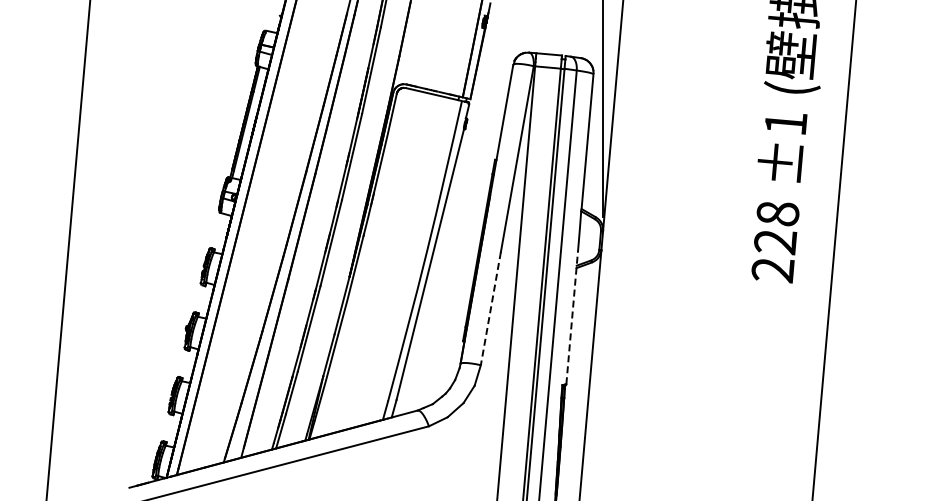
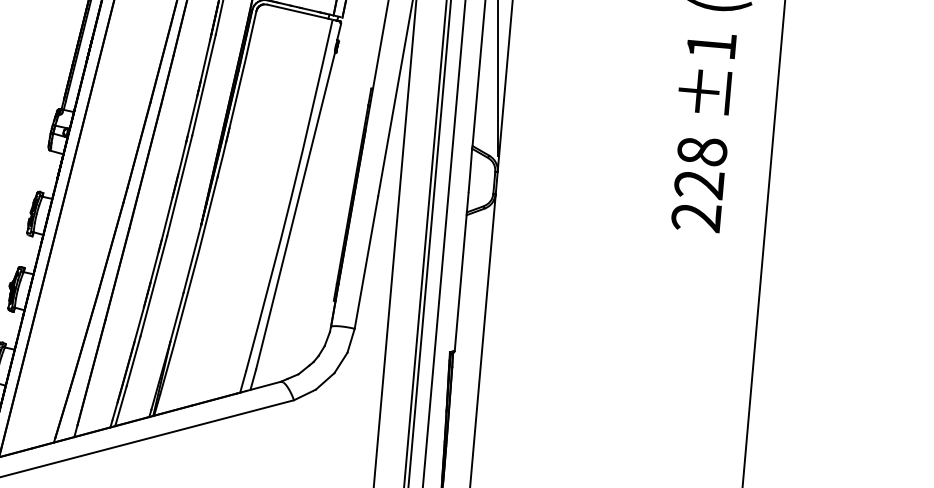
line: (490, 309) -> (365, 263), dashed -> solid
line: (572, 316) -> (461, 271), dashed -> solid

